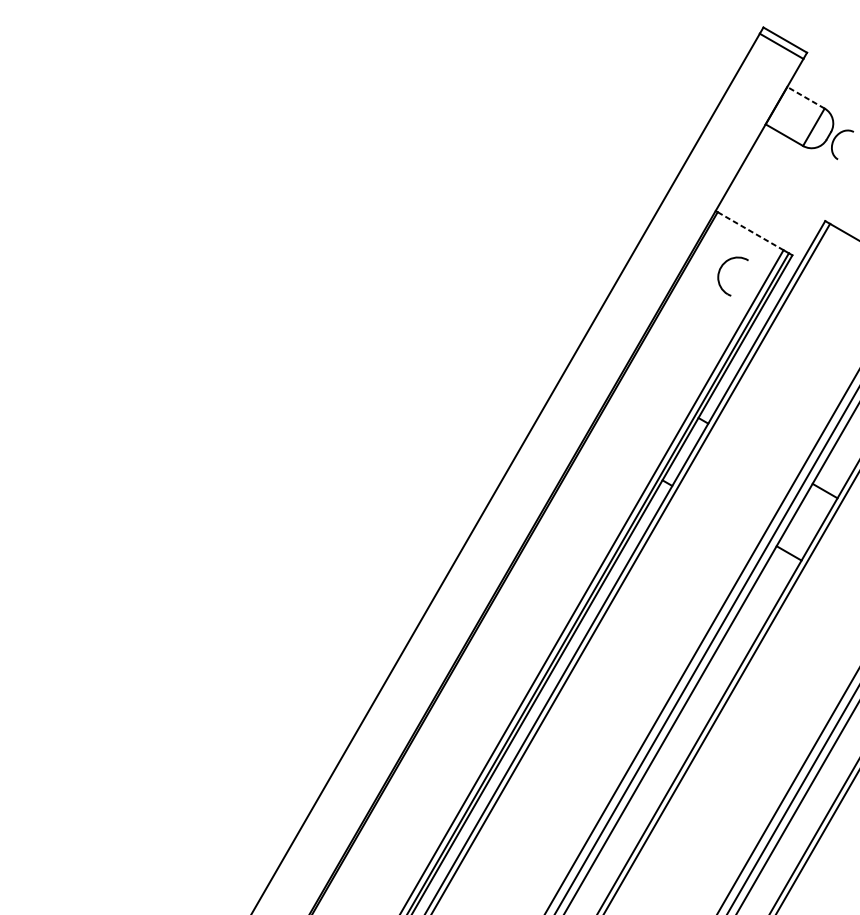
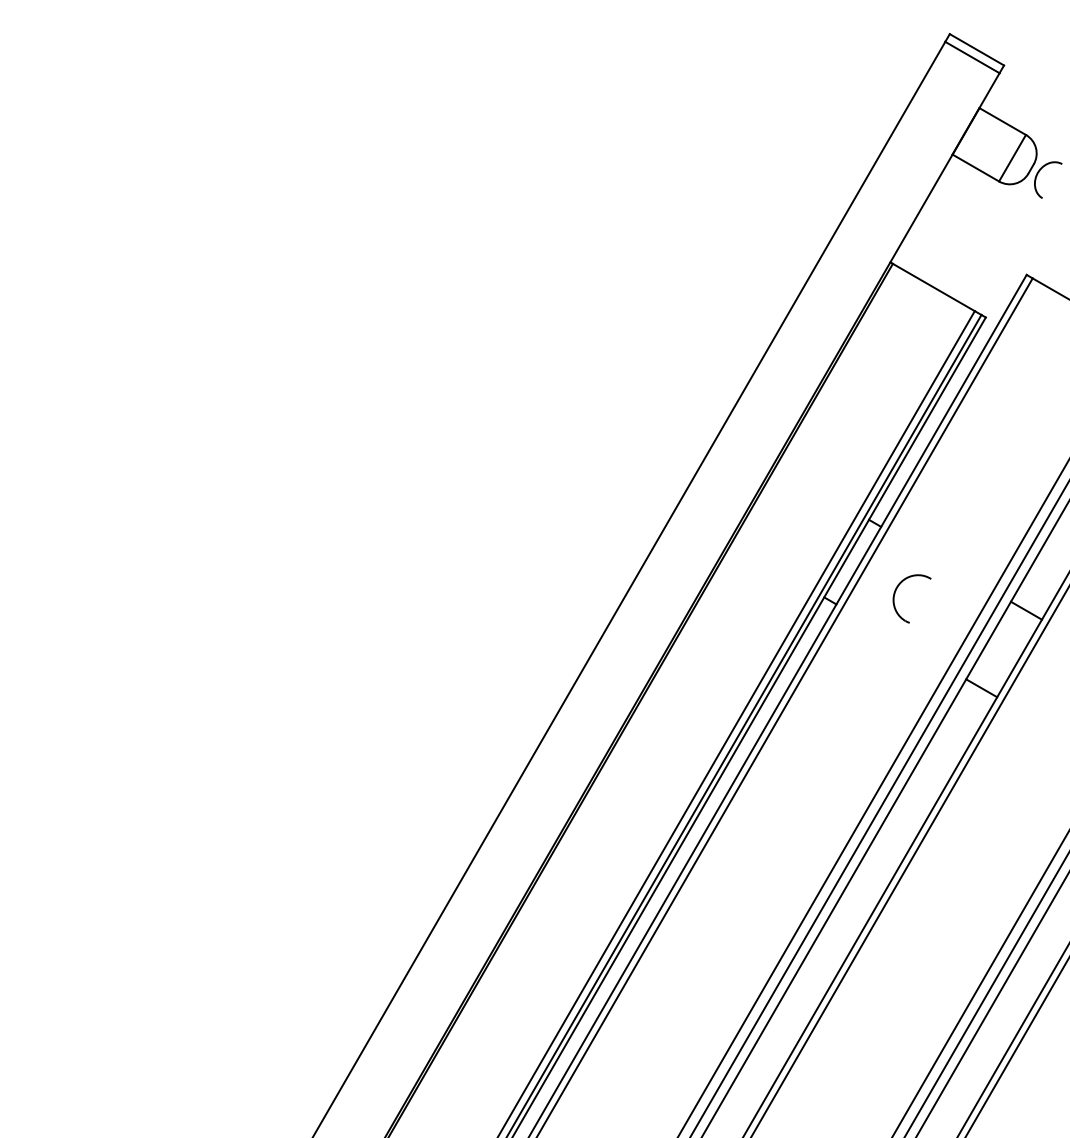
line: (805, 97) -> (1002, 121), dashed -> solid
line: (751, 231) -> (934, 287), dashed -> solid
part: (719, 273) -> (895, 594), moved

